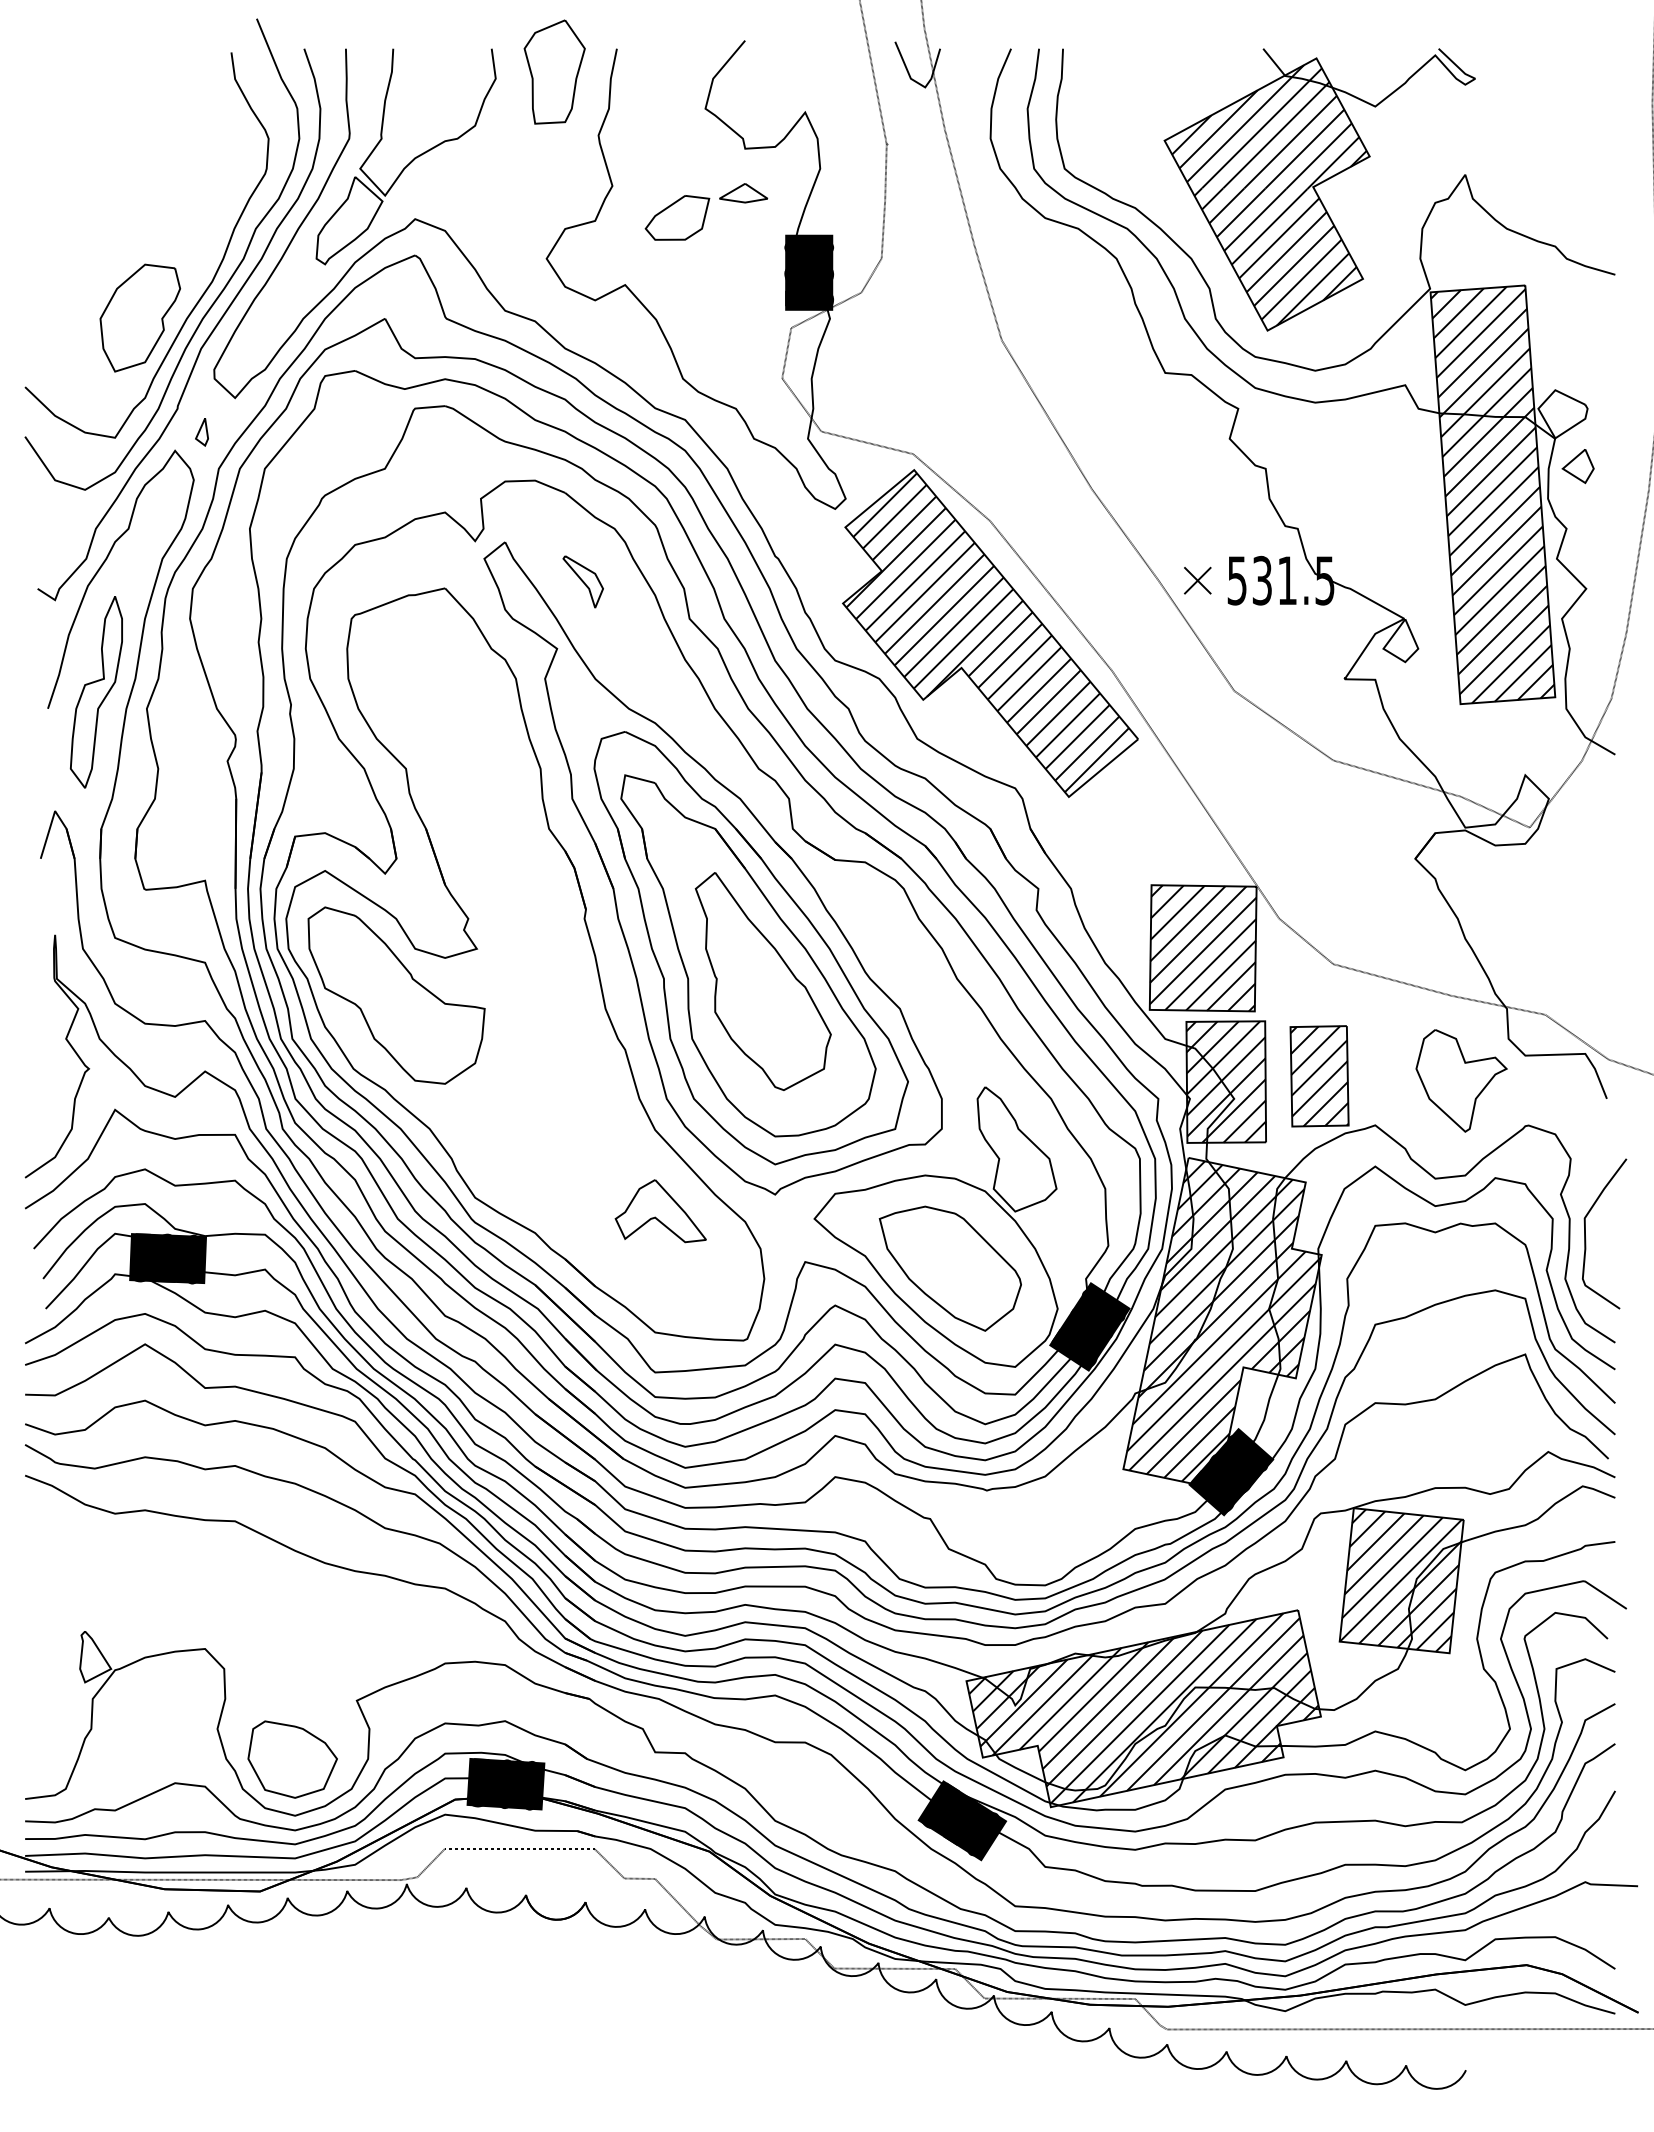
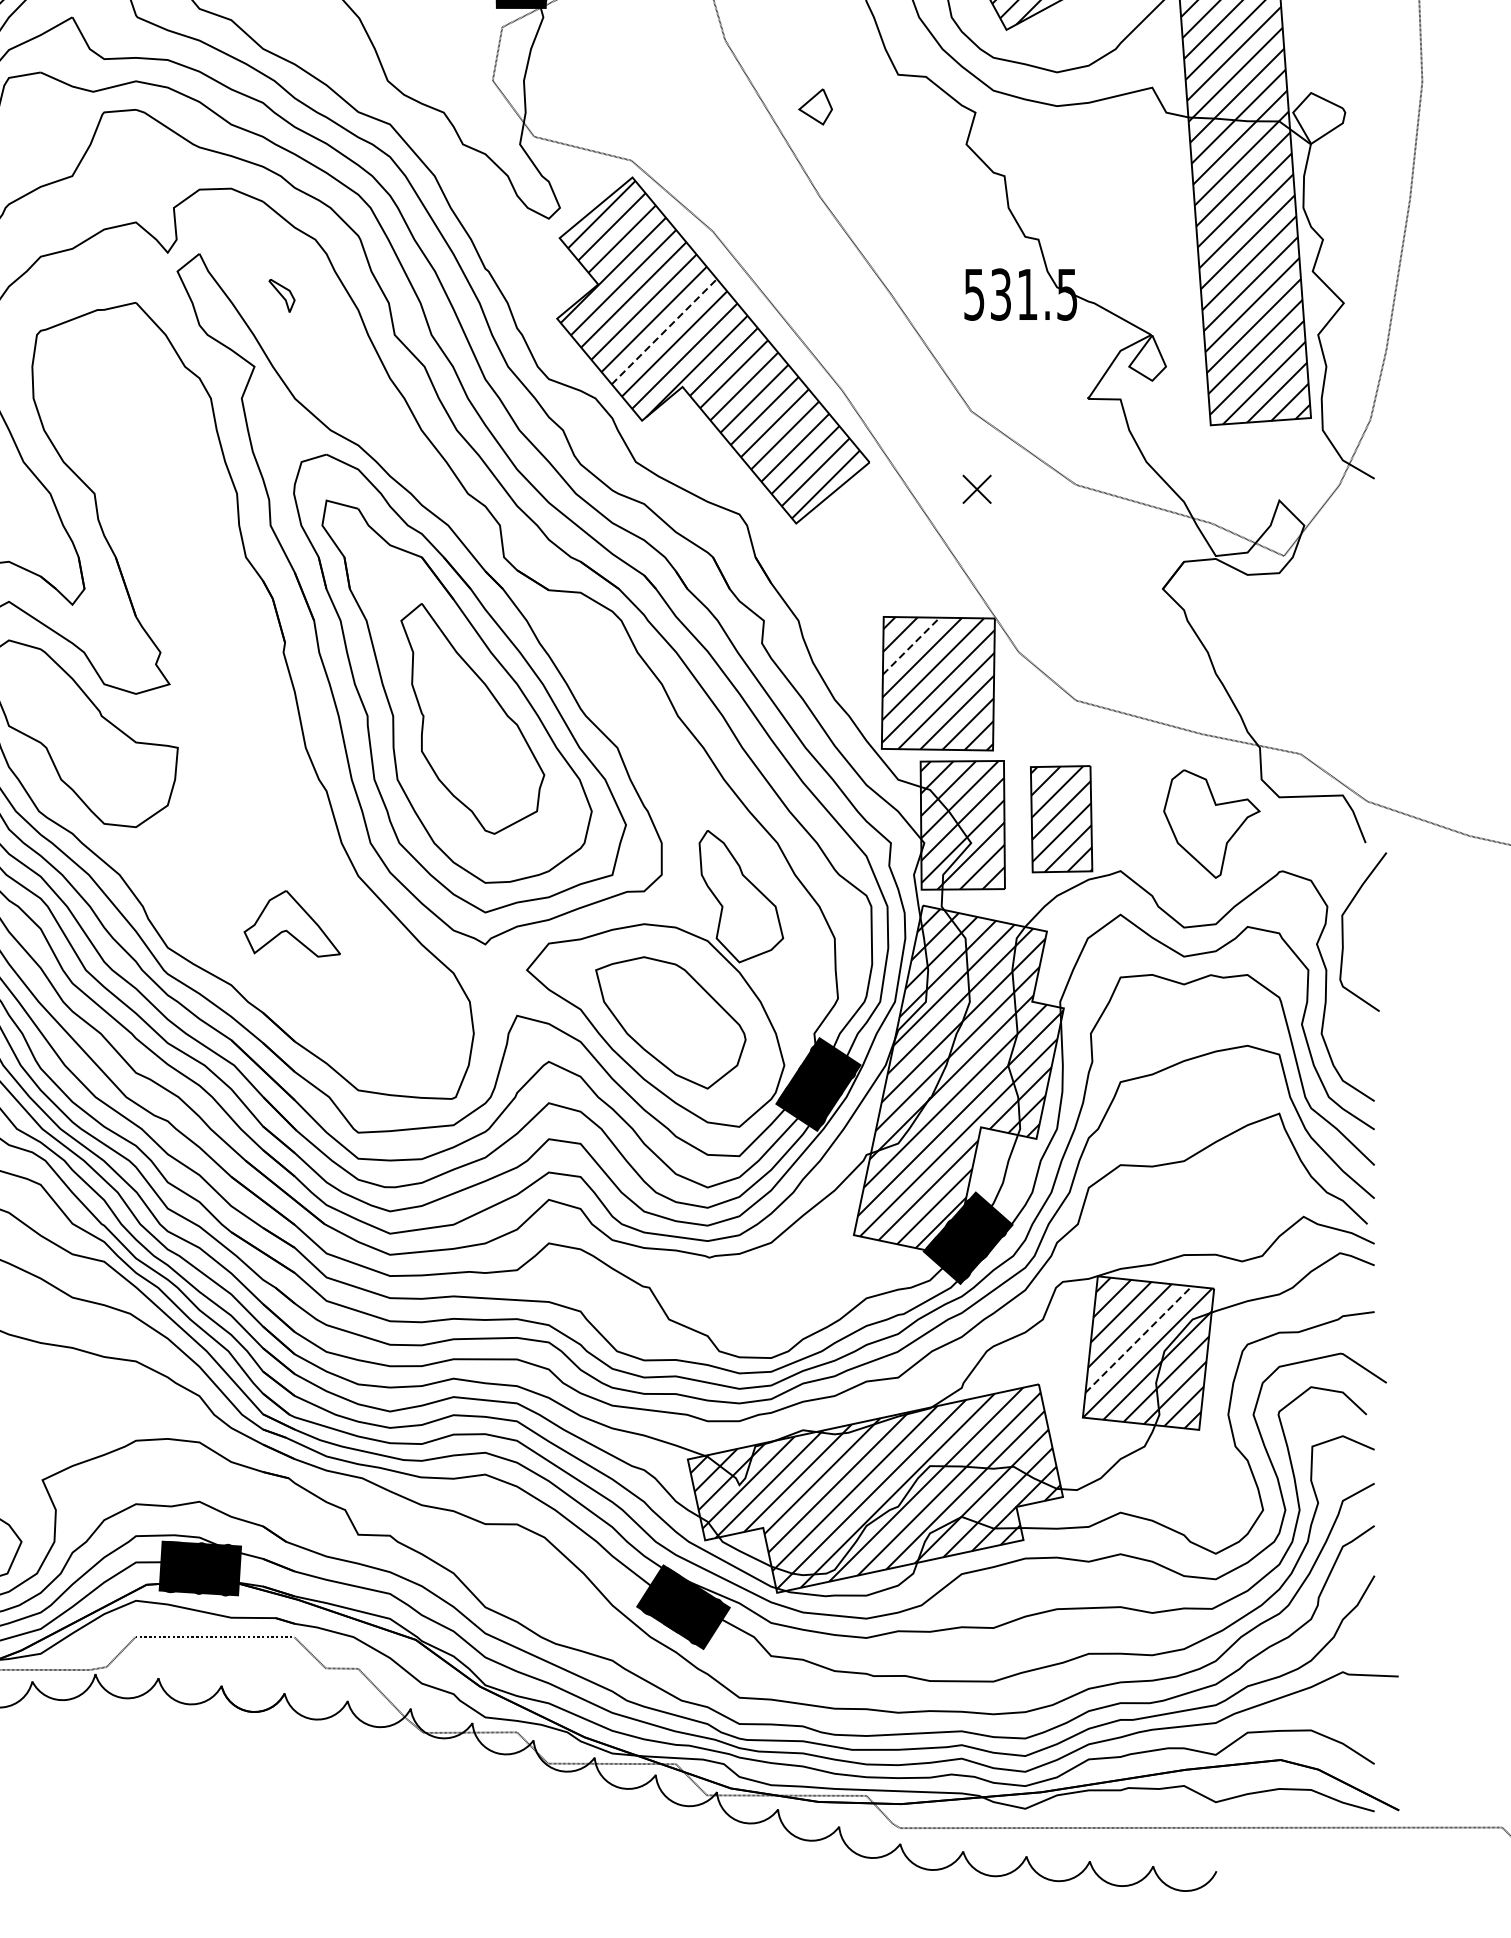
part: (1577, 466) -> (814, 107), moved
part: (1197, 580) -> (976, 489), moved
part: (582, 581) -> (281, 295), size x0.6
line: (944, 615) -> (664, 331), solid -> dashed
line: (1178, 912) -> (912, 645), solid -> dashed
part: (660, 1211) -> (291, 924), moved
curve: (1586, 1239) -> (1344, 937), moved
line: (1392, 1567) -> (1138, 1339), solid -> dashed

